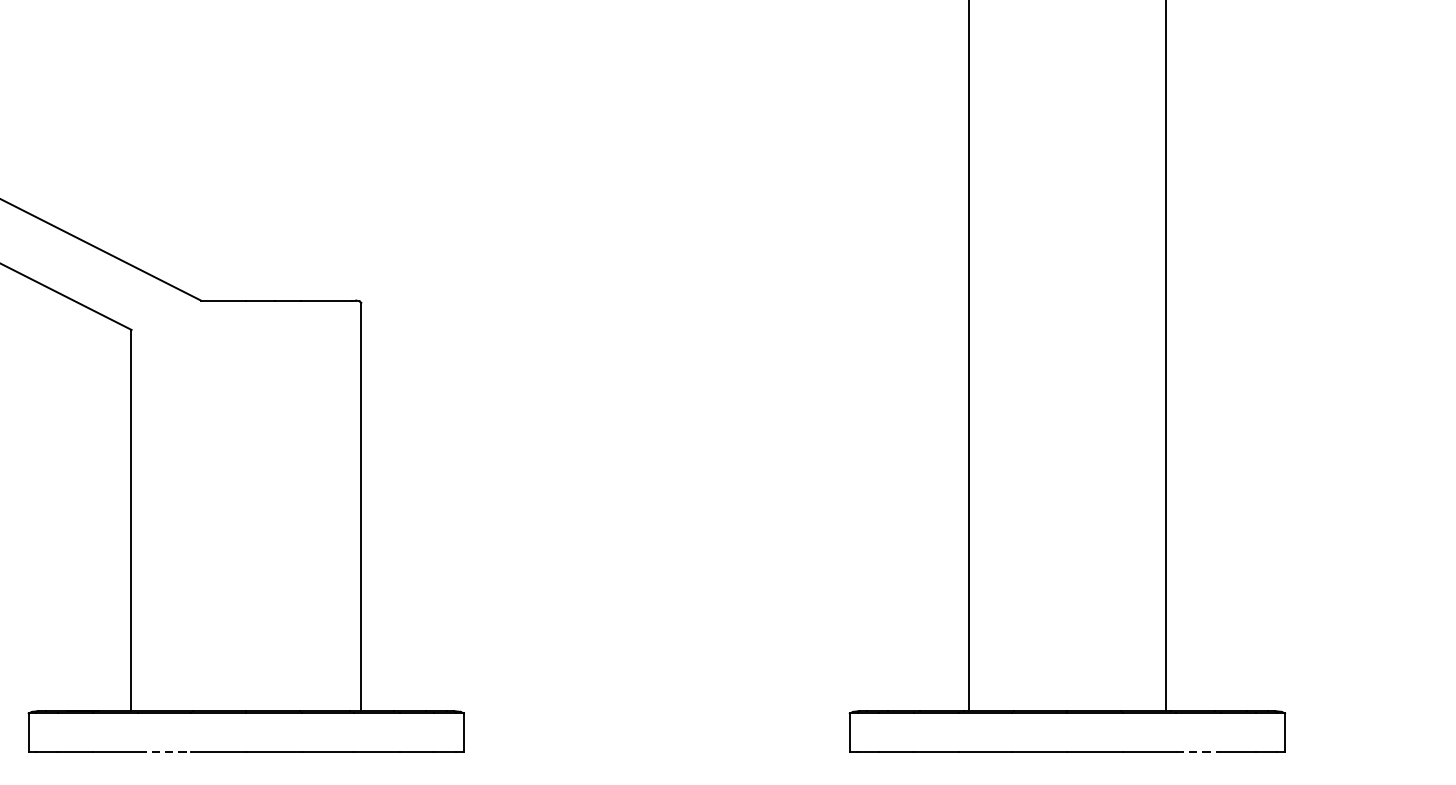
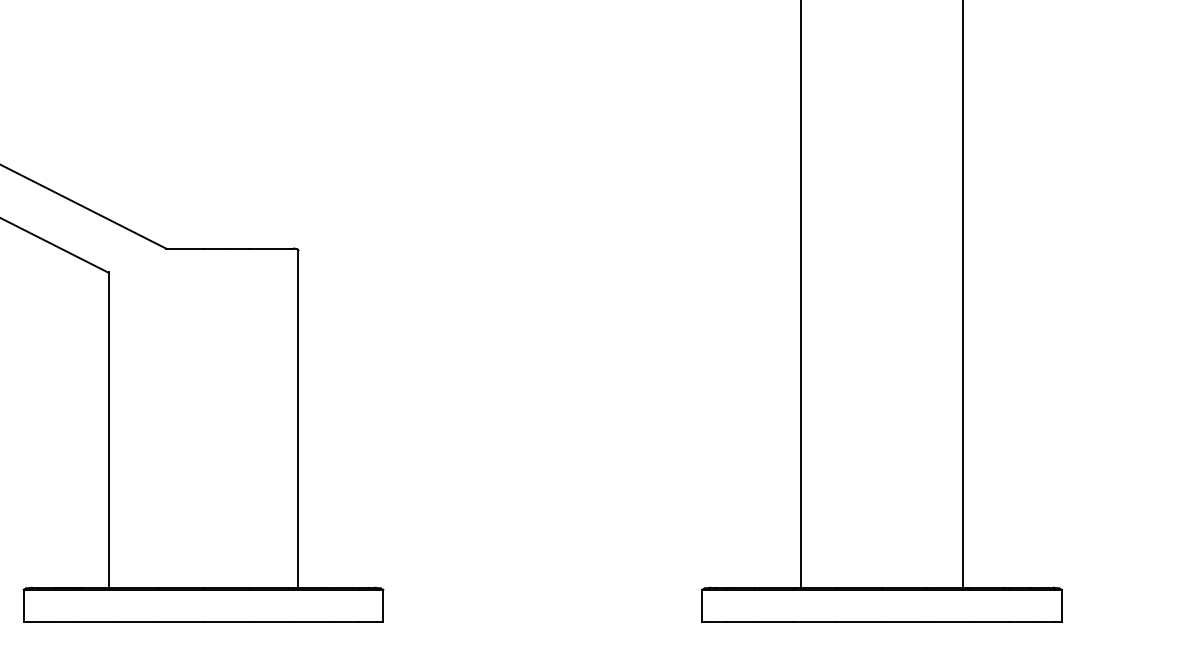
line: (164, 751) -> (135, 621), dashed -> solid
line: (1198, 751) -> (990, 621), dashed -> solid

